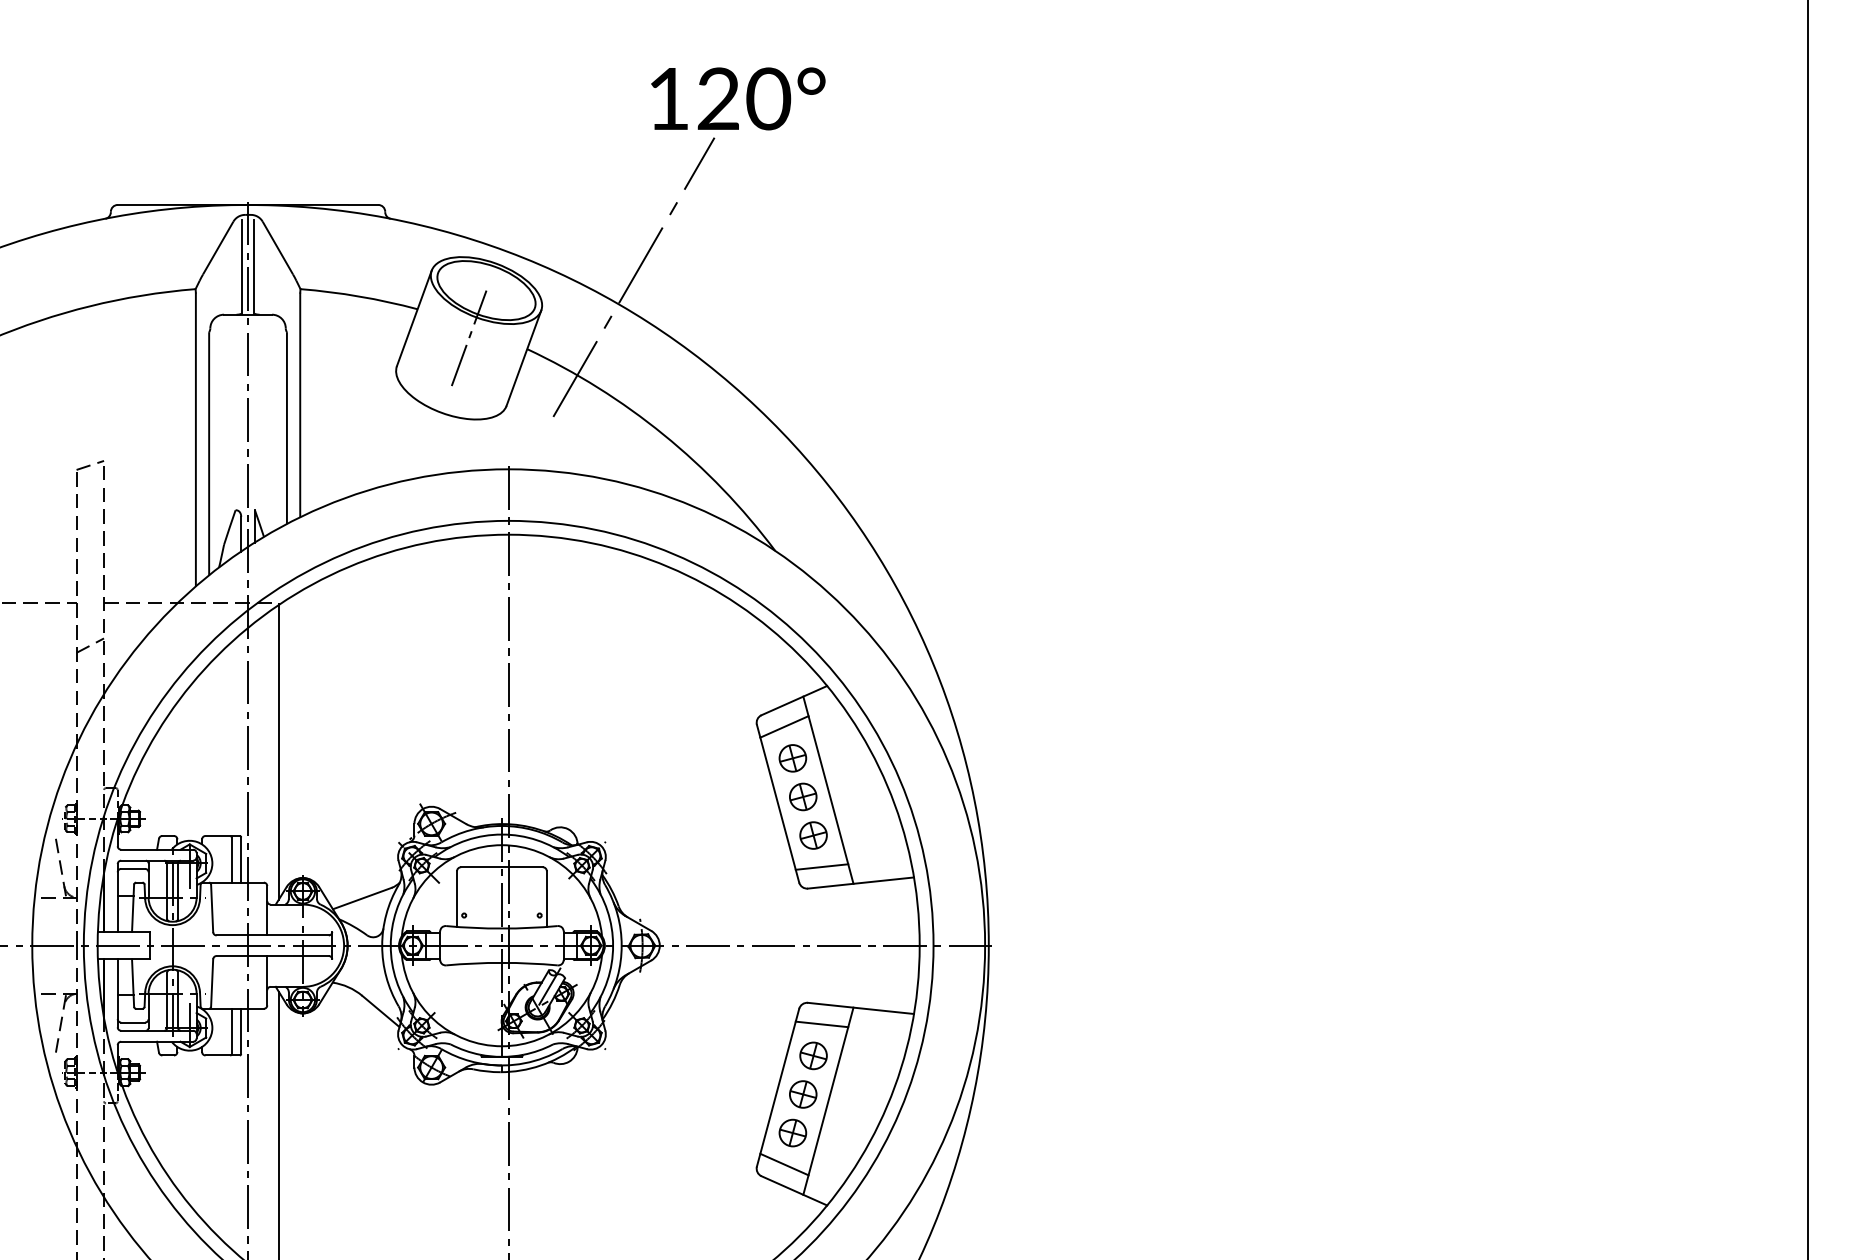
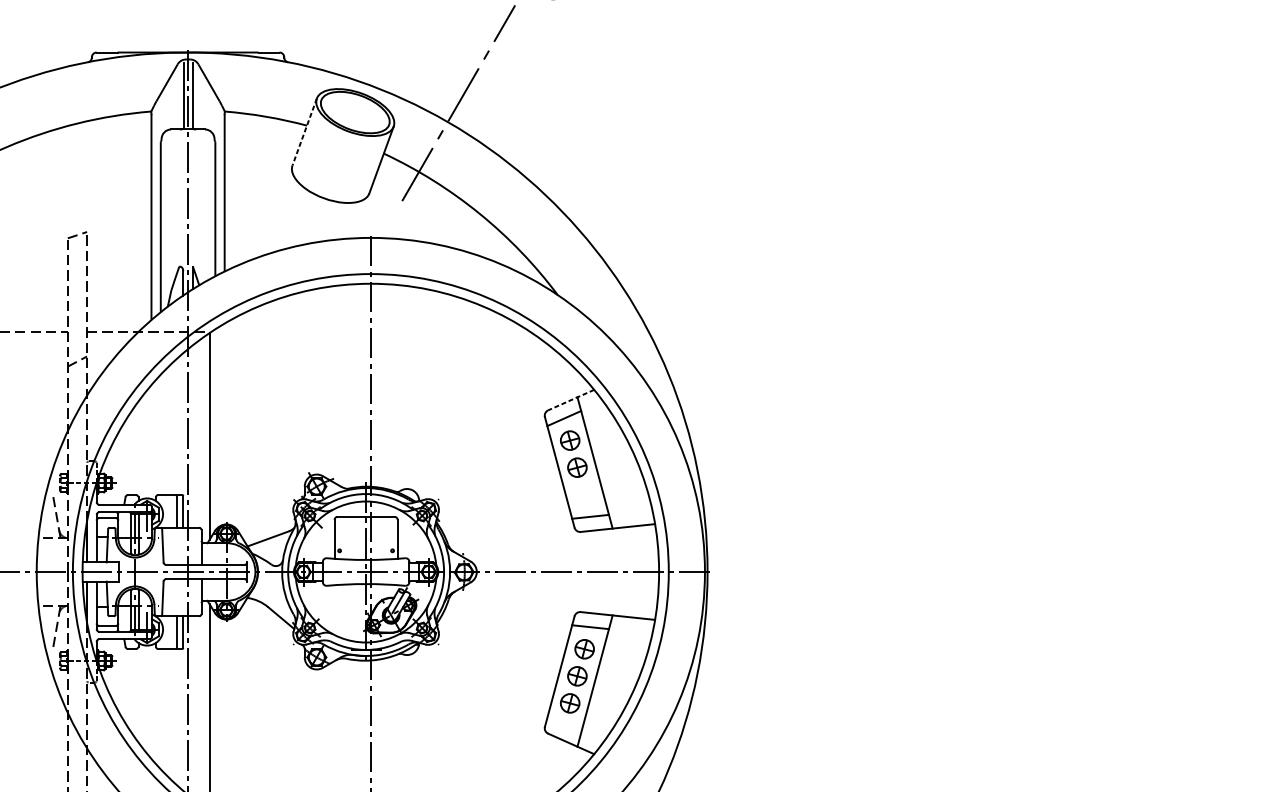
line: (414, 318) -> (304, 132), solid -> dashed
line: (468, 338) -> (342, 146), removed
line: (794, 700) -> (571, 400), solid -> dashed
part: (813, 835) -> (584, 494), removed
line: (784, 1164) -> (564, 725), removed

